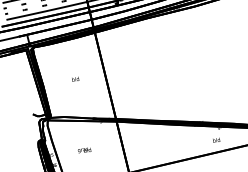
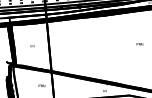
text: (84, 149) -> (41, 85), moved

